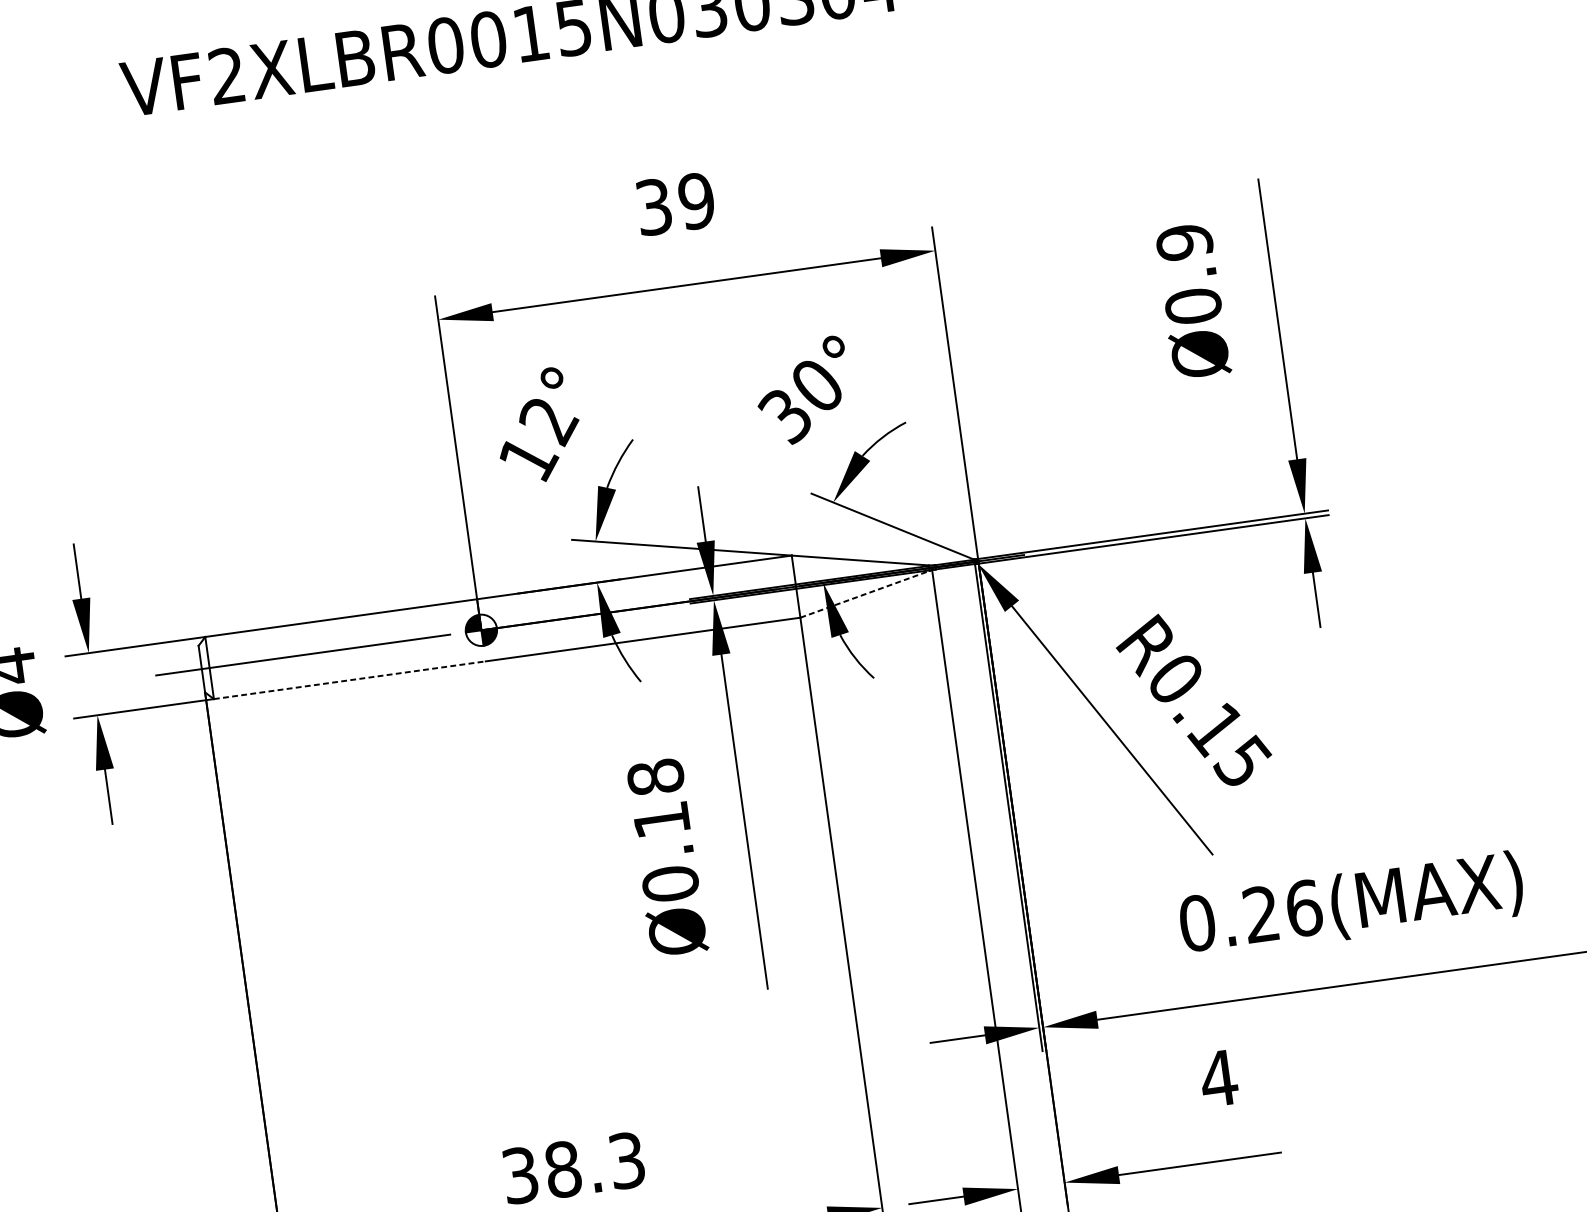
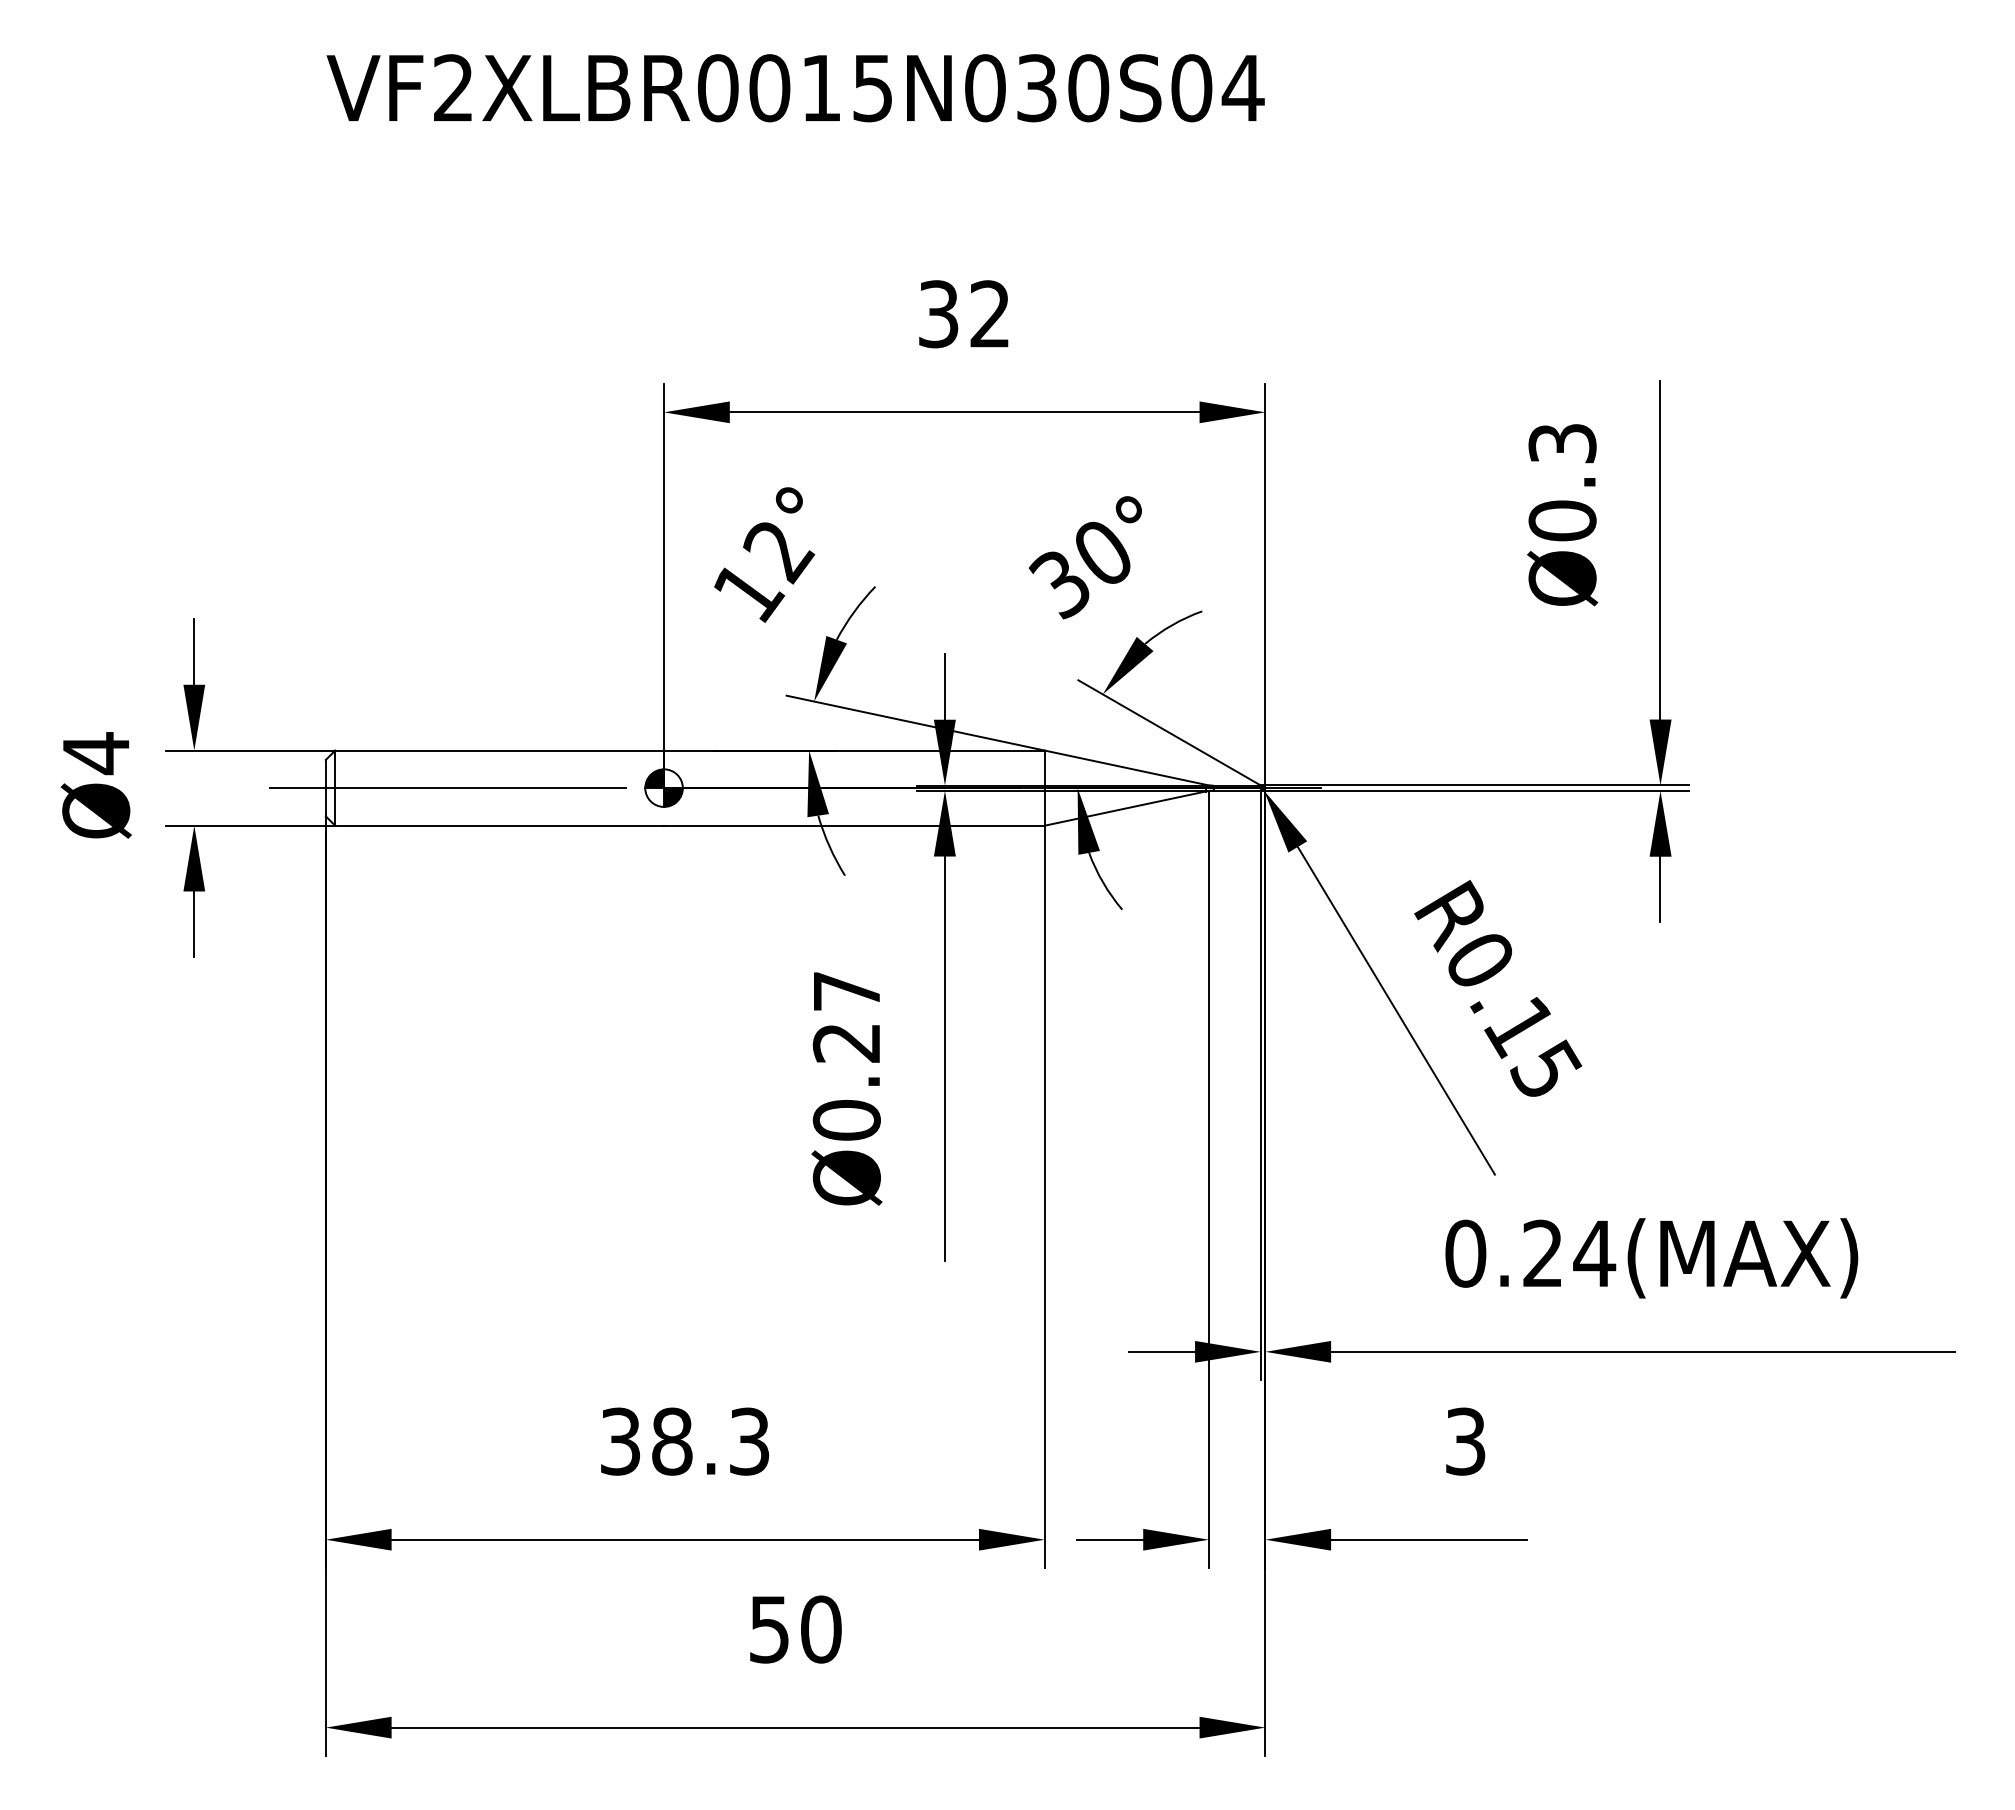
text: (696, 201) -> (989, 314), 39 -> 32
text: (1184, 242) -> (1562, 443), Ø0.9 -> Ø0.3
line: (865, 594) -> (1125, 808), dashed -> solid
line: (350, 679) -> (500, 825), dashed -> solid
text: (658, 798) -> (846, 1016), Ø0.18 -> Ø0.27
text: (1303, 908) -> (1594, 1253), 0.26(MAX) -> 0.24(MAX)
text: (1218, 1078) -> (1465, 1441), 4 -> 3

